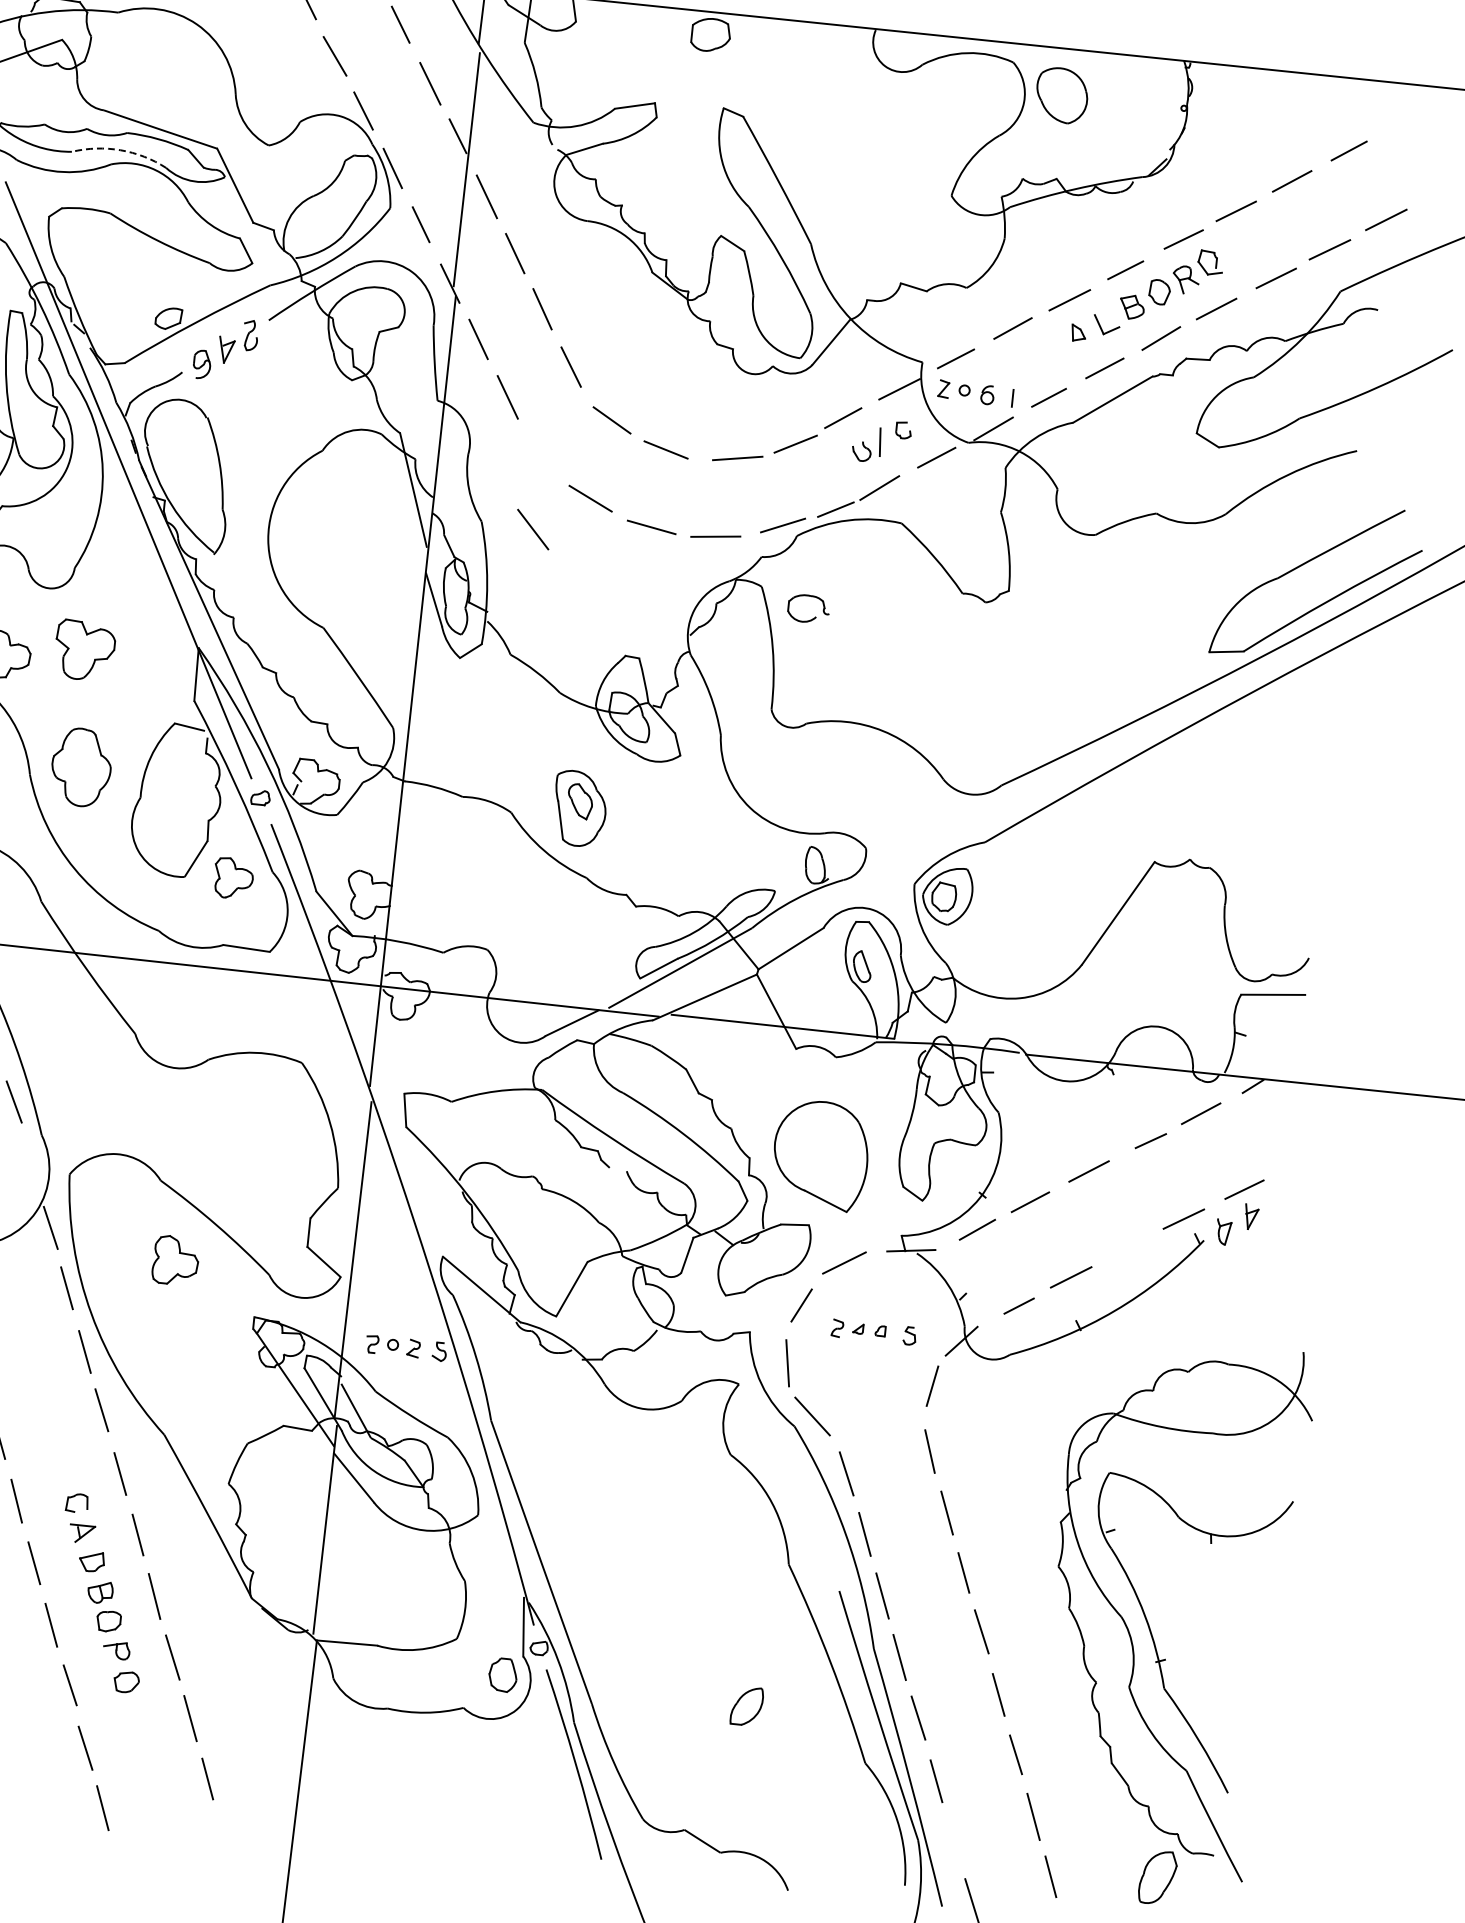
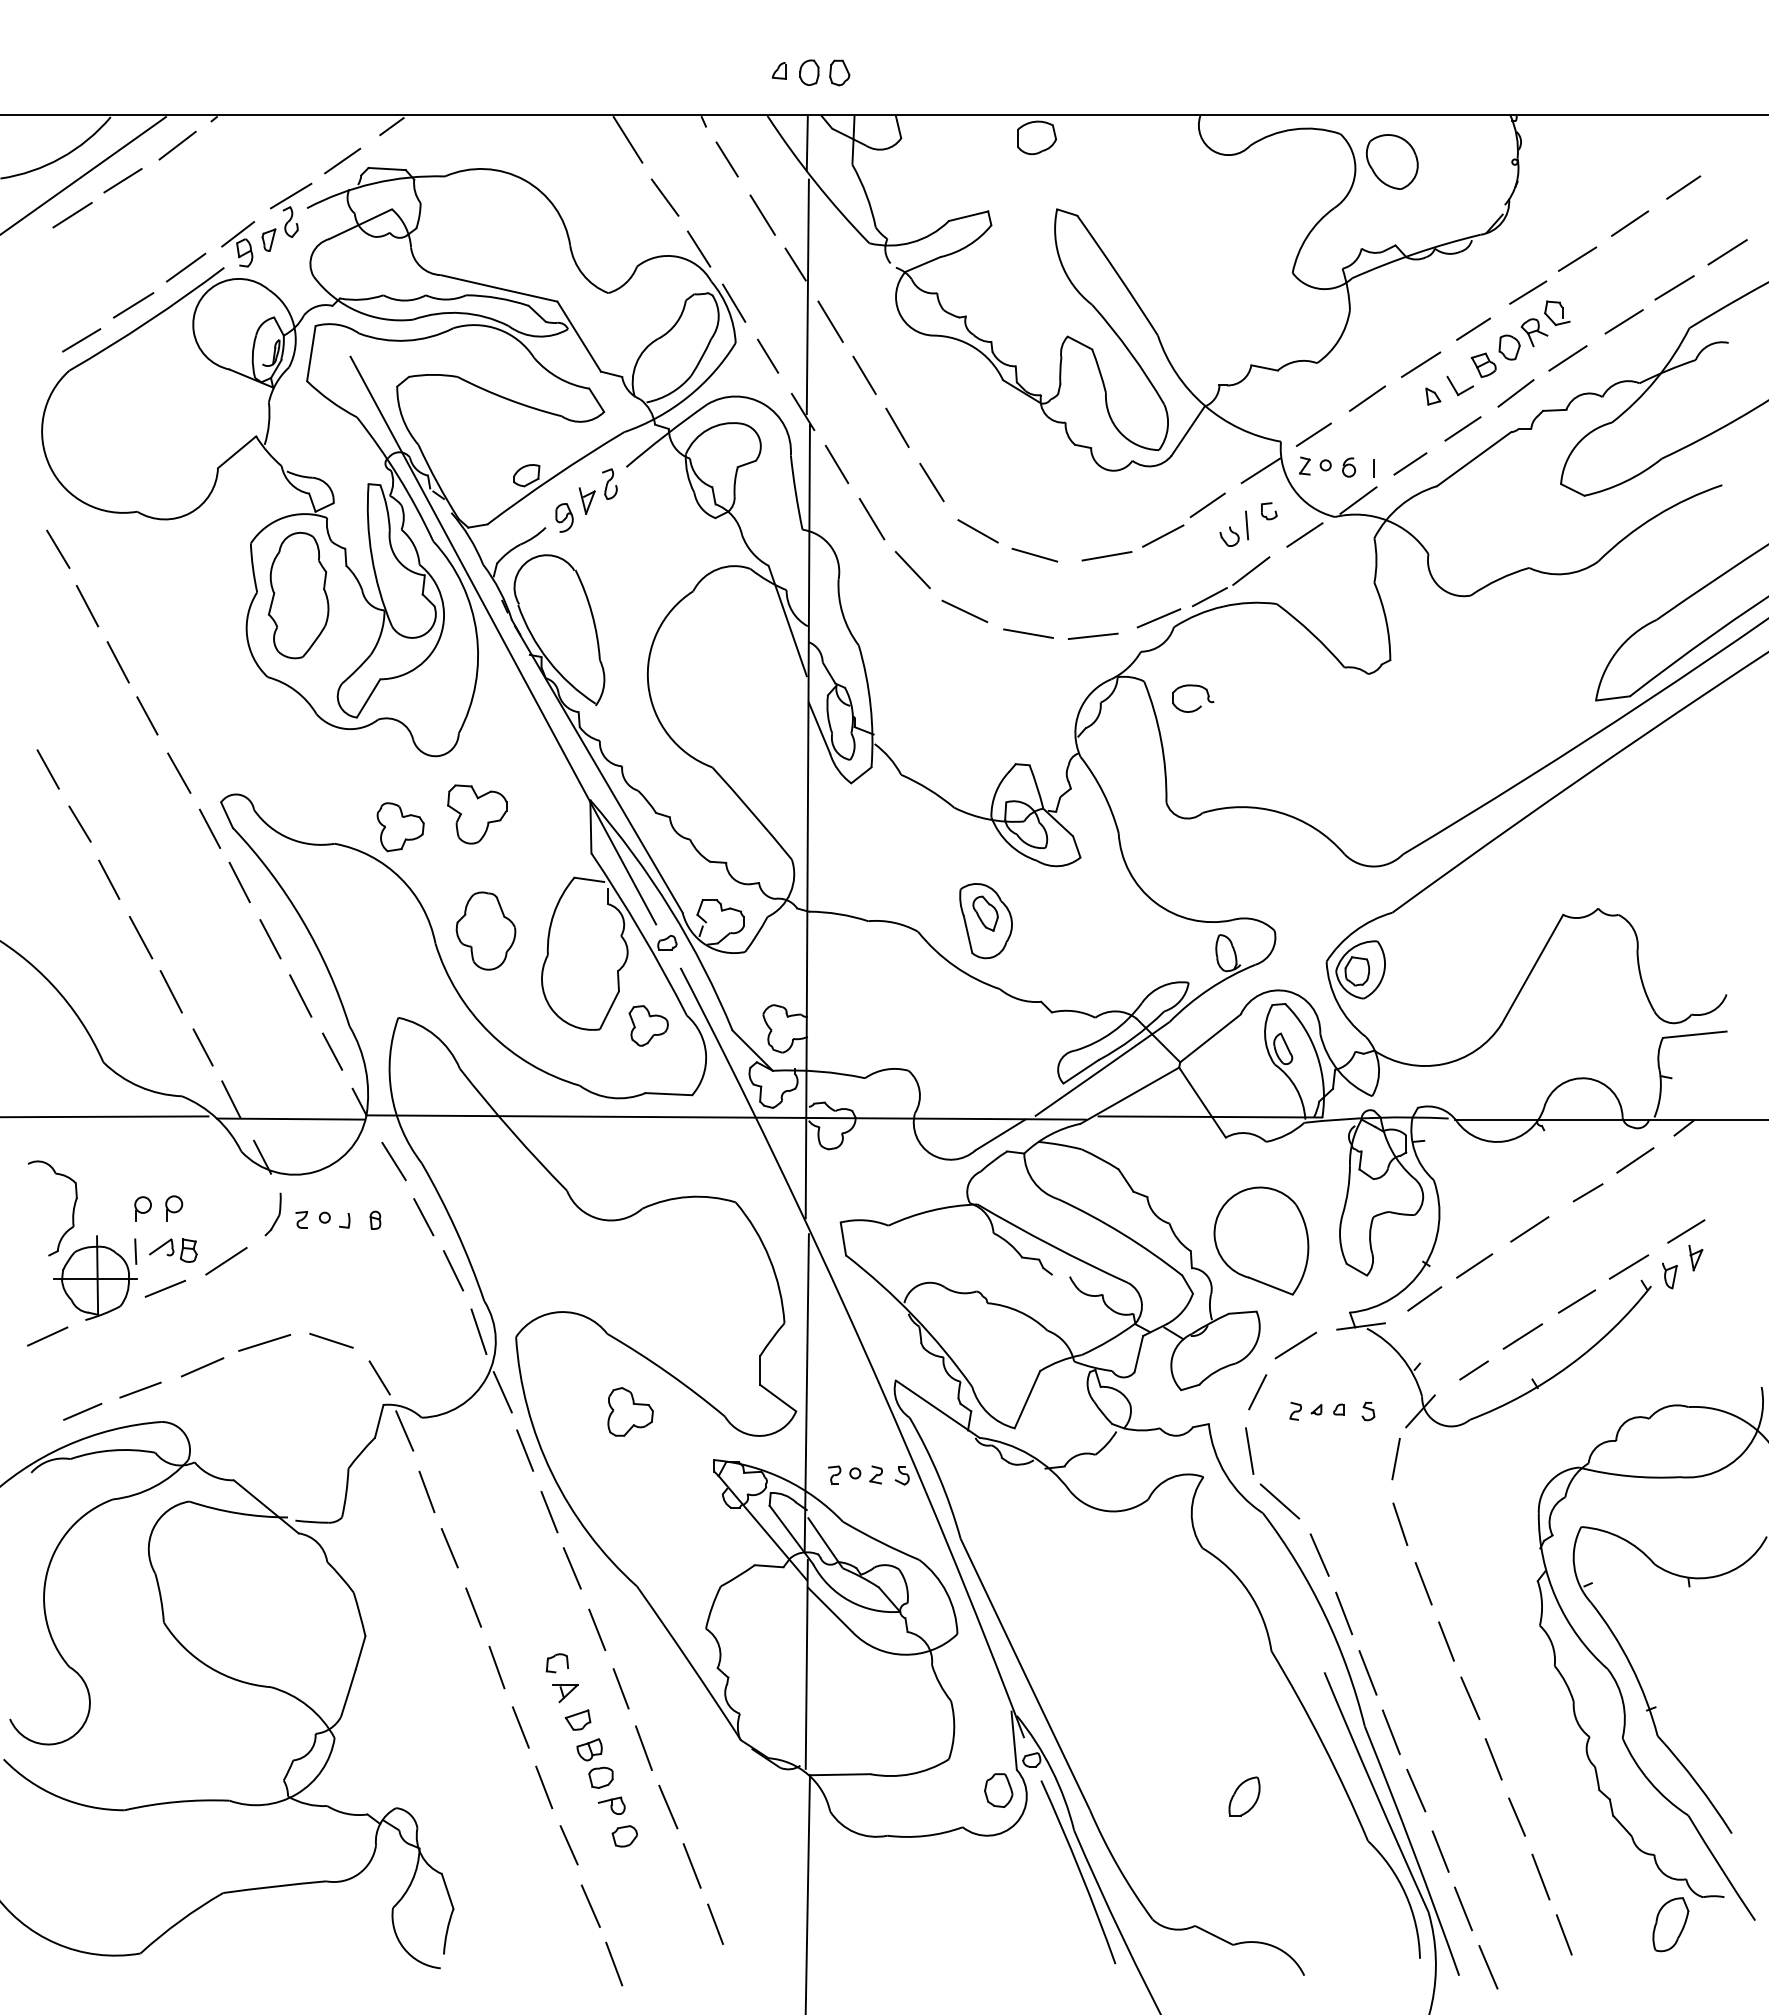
arc: (120, 150) -> (461, 313), dashed -> solid
line: (532, 530) -> (912, 570), moved
line: (32, 1164) -> (478, 1331), added
line: (1128, 1248) -> (1576, 1301), added
line: (953, 1840) -> (1463, 1908), added

